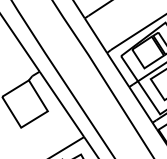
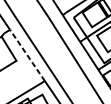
line: (61, 104) -> (27, 55), solid -> dashed

